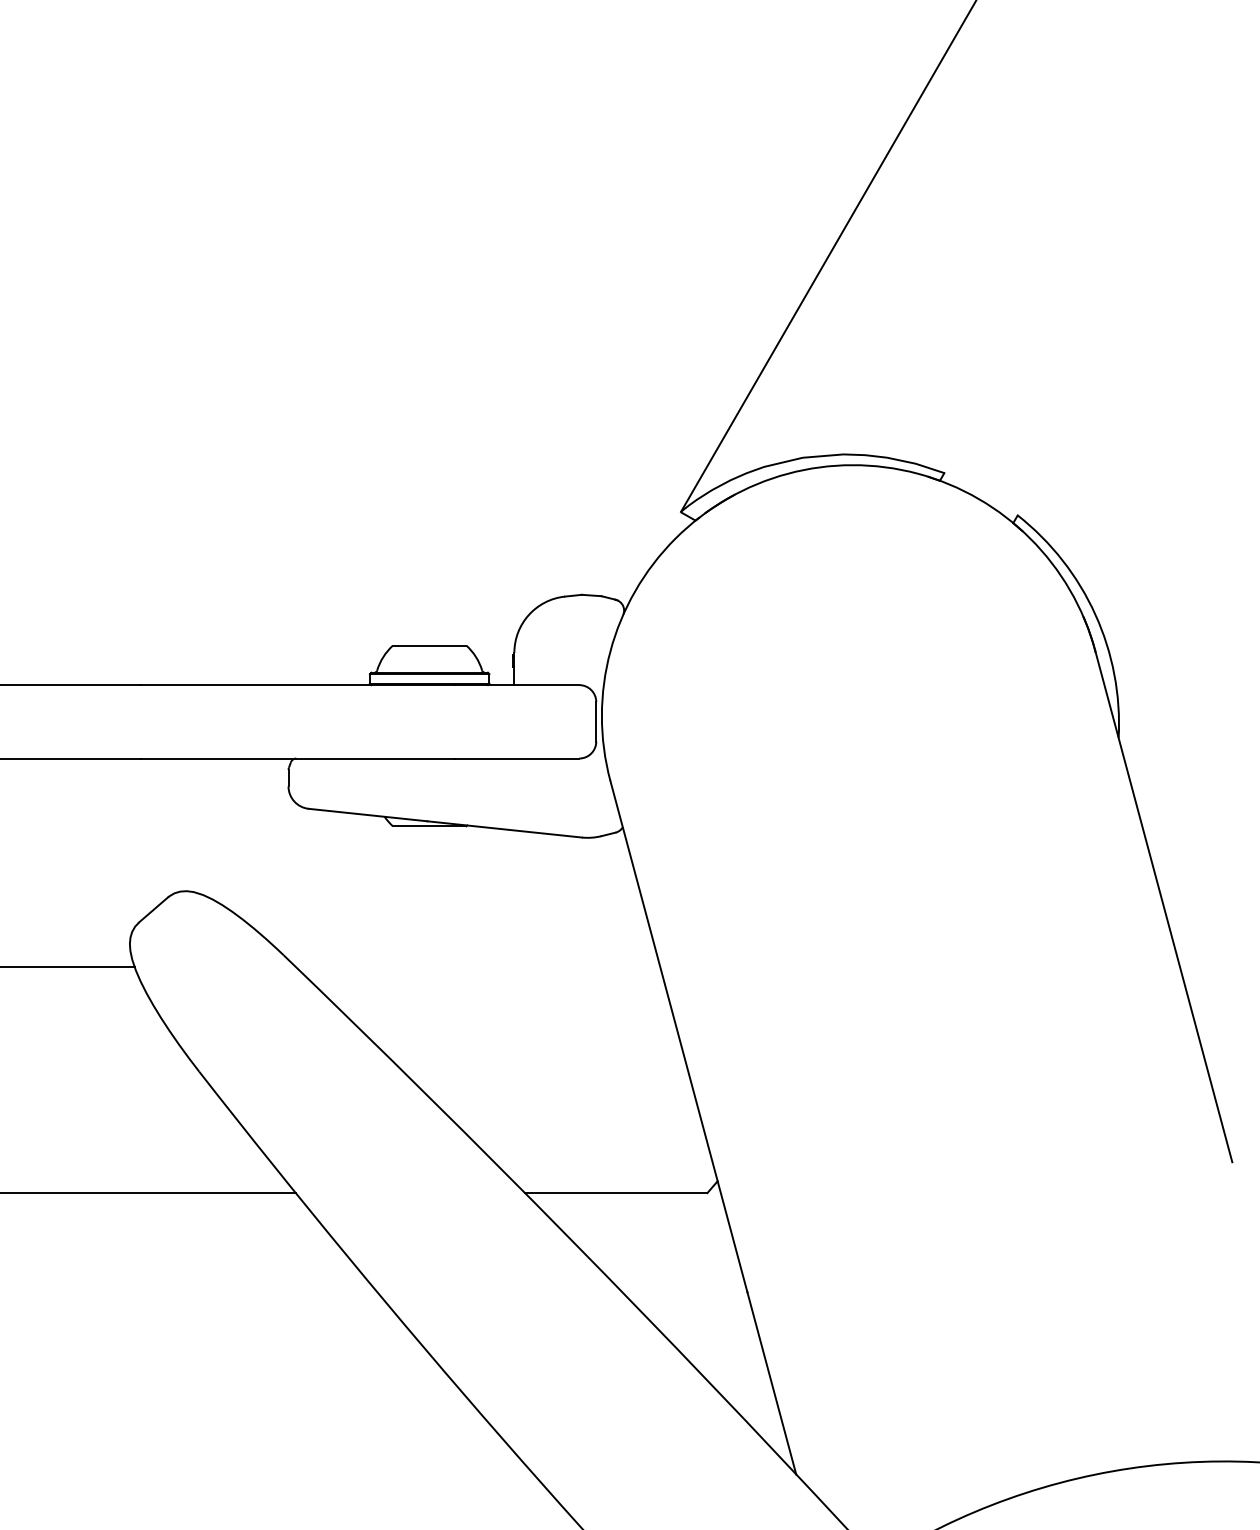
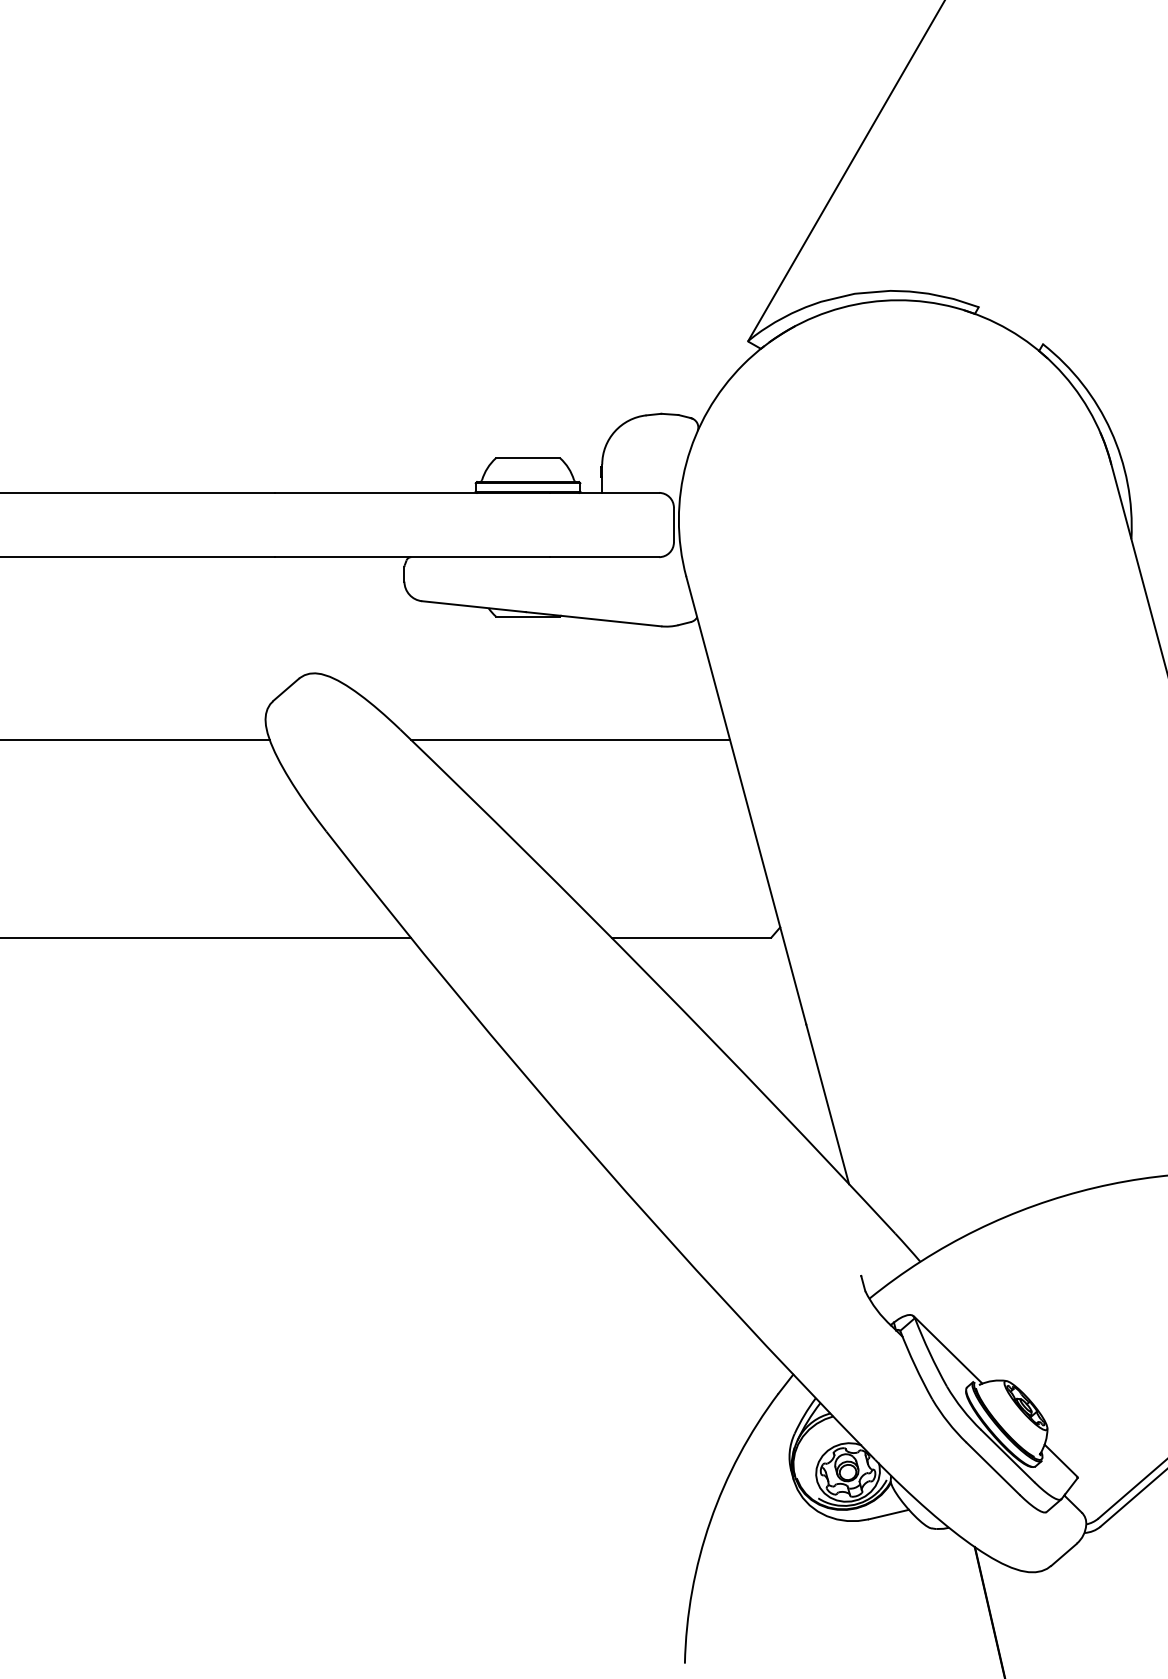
line: (478, 966) -> (570, 739), added

